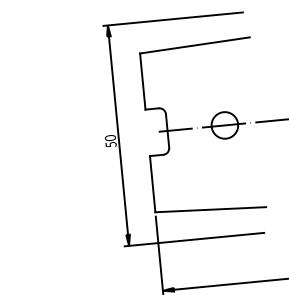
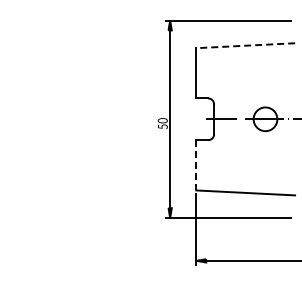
line: (194, 45) -> (245, 45), solid -> dashed
line: (152, 184) -> (196, 165), solid -> dashed

